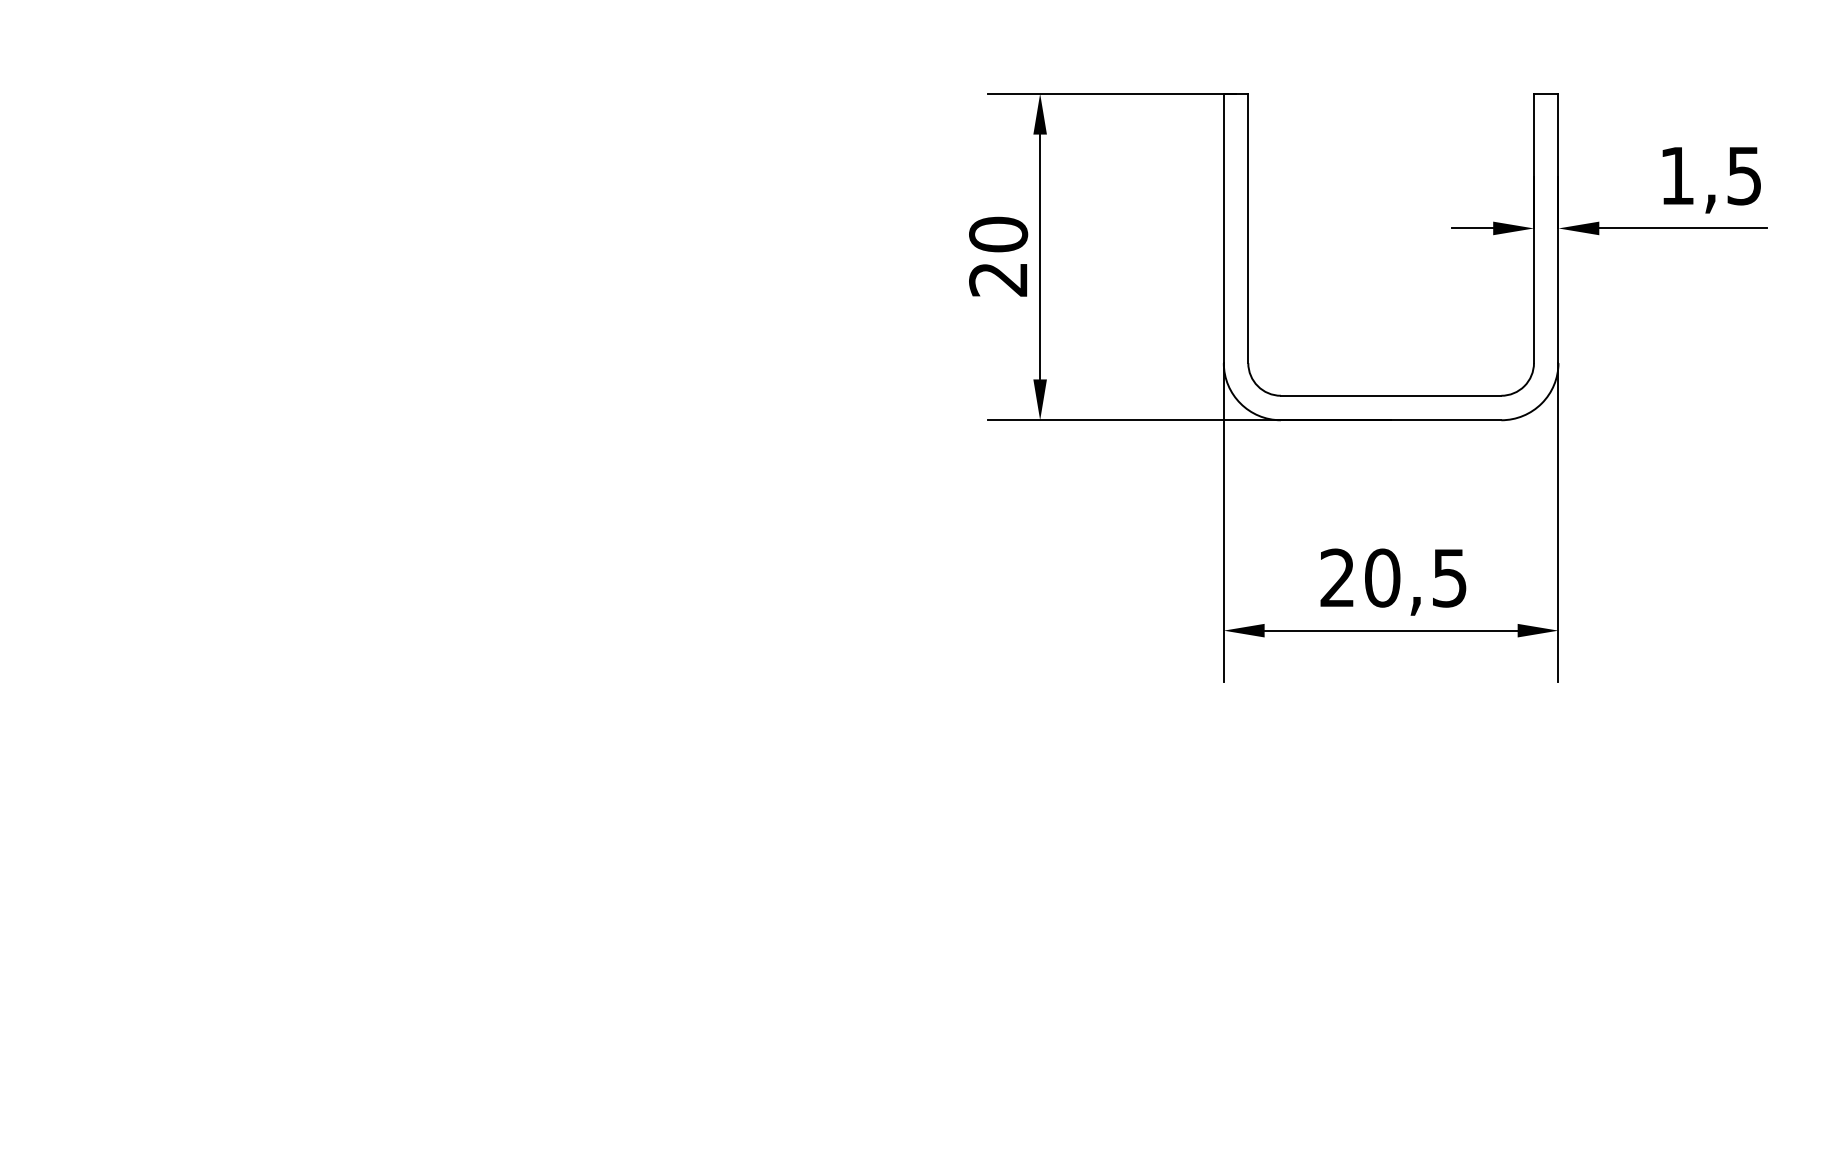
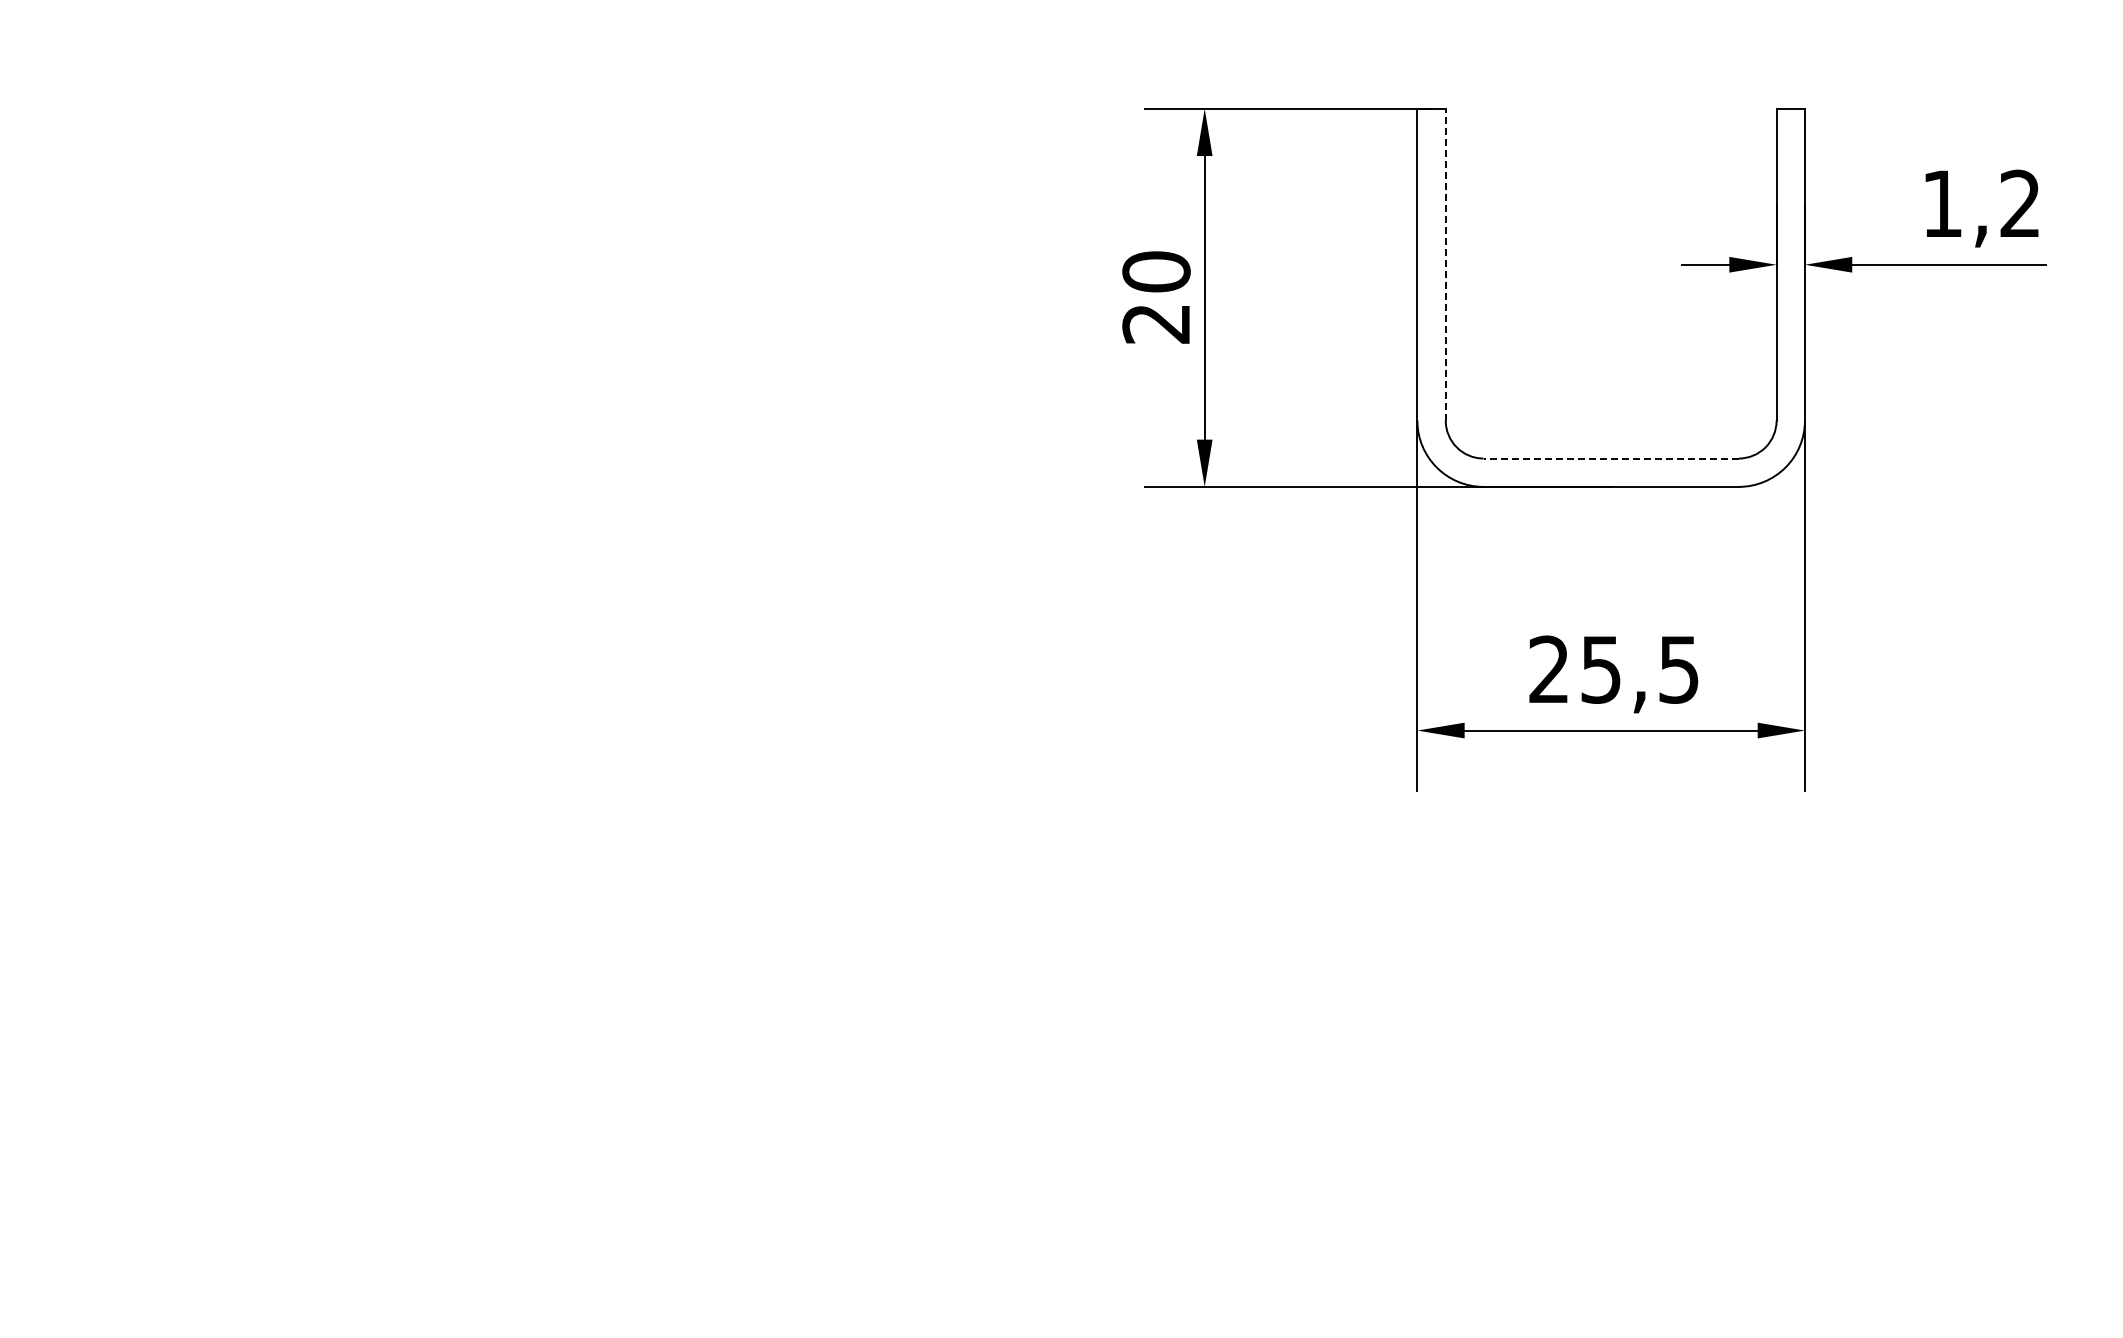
text: (1743, 175) -> (2019, 203), 1,5 -> 1,2
line: (1248, 228) -> (1445, 264), solid -> dashed
line: (1391, 395) -> (1611, 458), solid -> dashed
text: (1381, 577) -> (1600, 669), 20,5 -> 25,5

